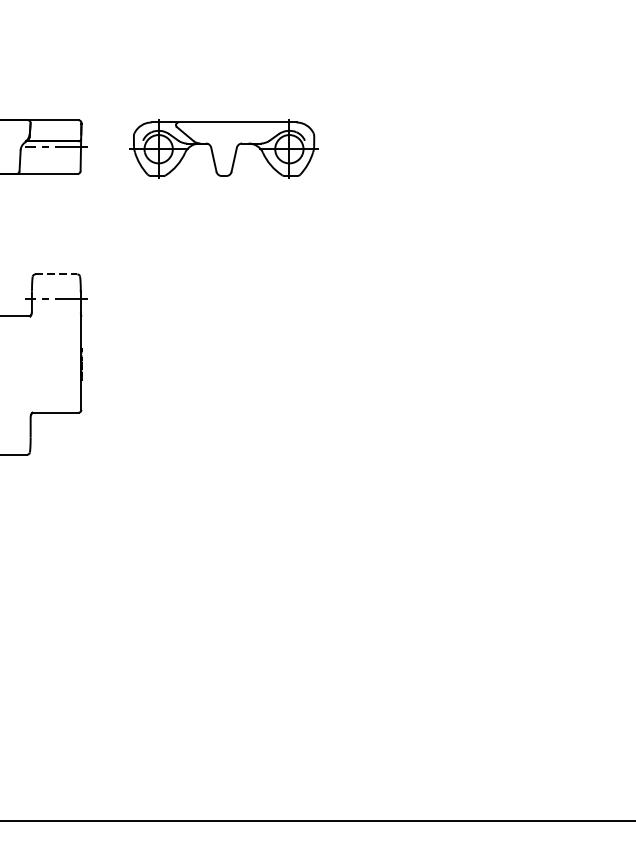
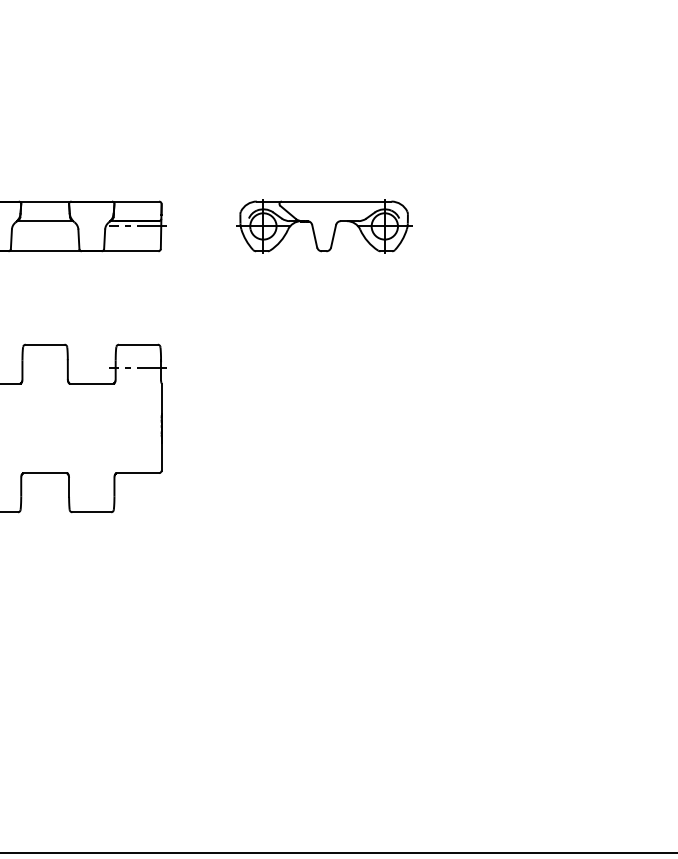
part: (224, 149) -> (324, 226), moved
line: (56, 274) -> (138, 344), dashed -> solid

